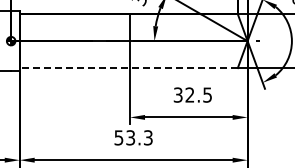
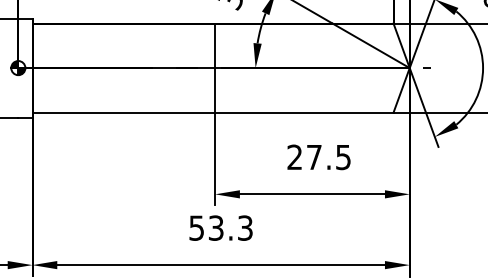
line: (128, 68) -> (212, 113), dashed -> solid
text: (183, 94) -> (303, 156), 32.5 -> 27.5

